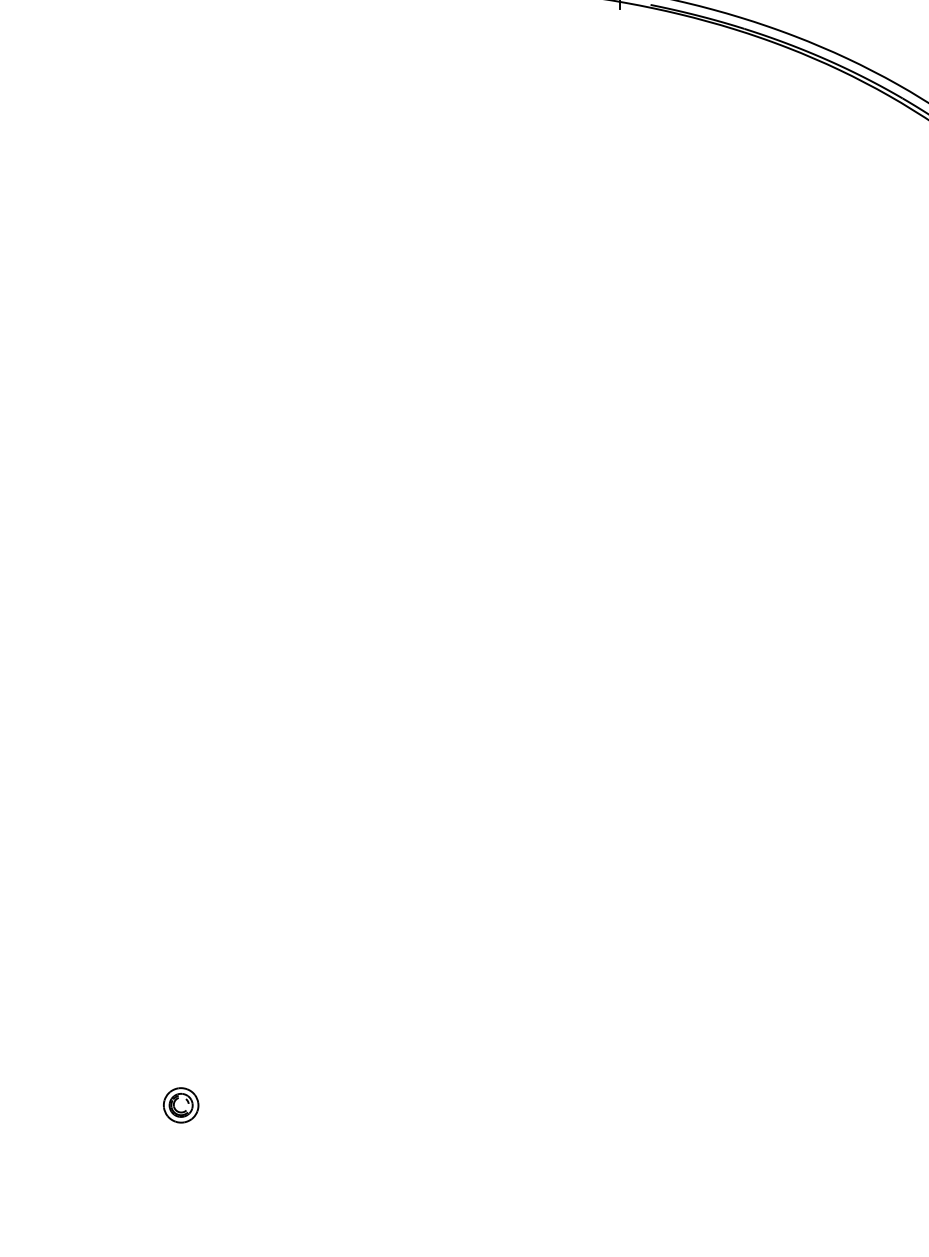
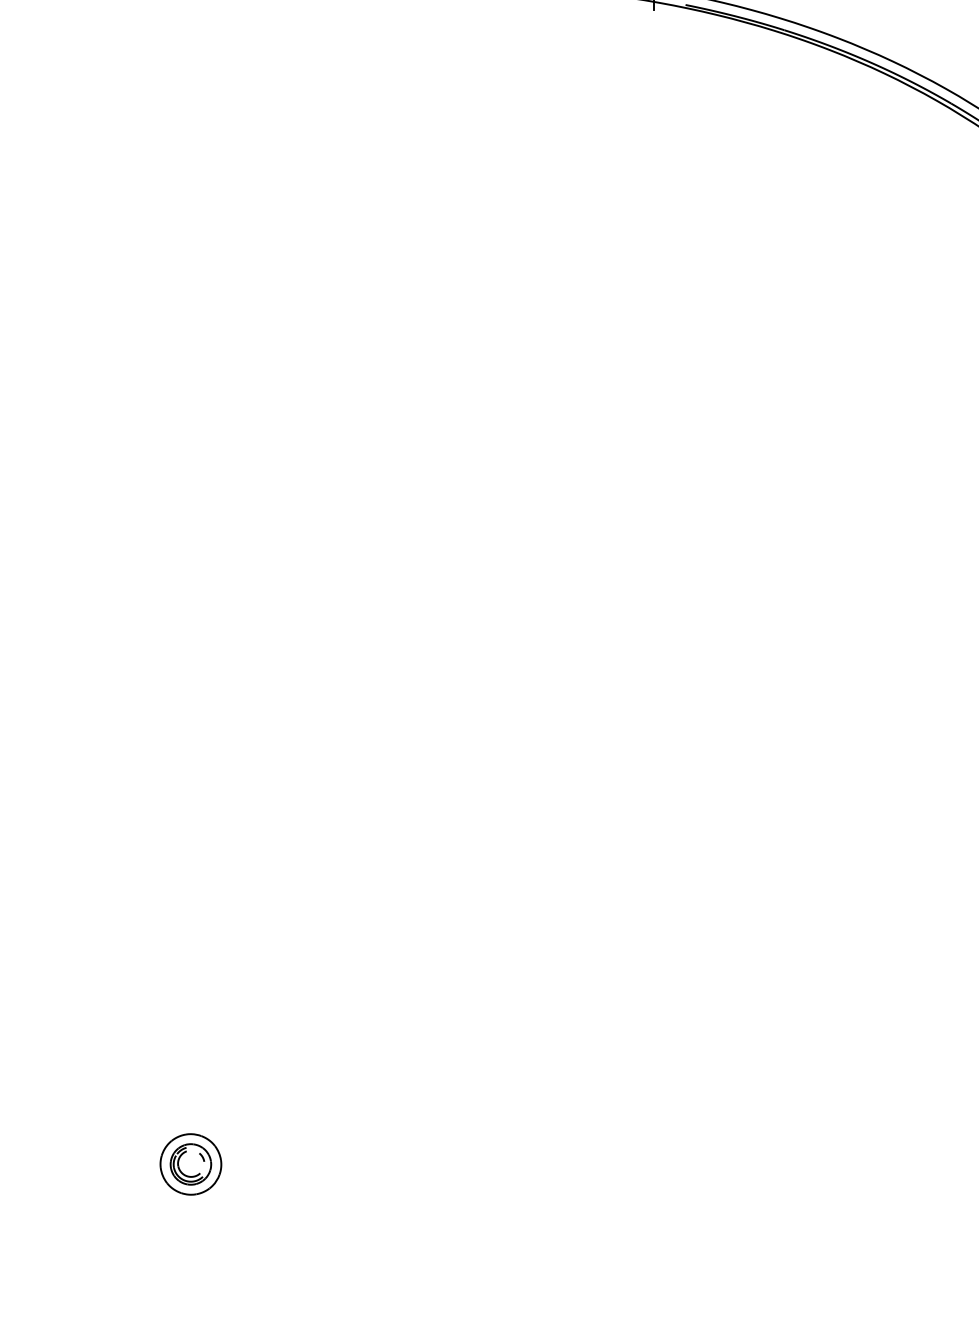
part: (180, 1105) -> (190, 1164), size x1.67

